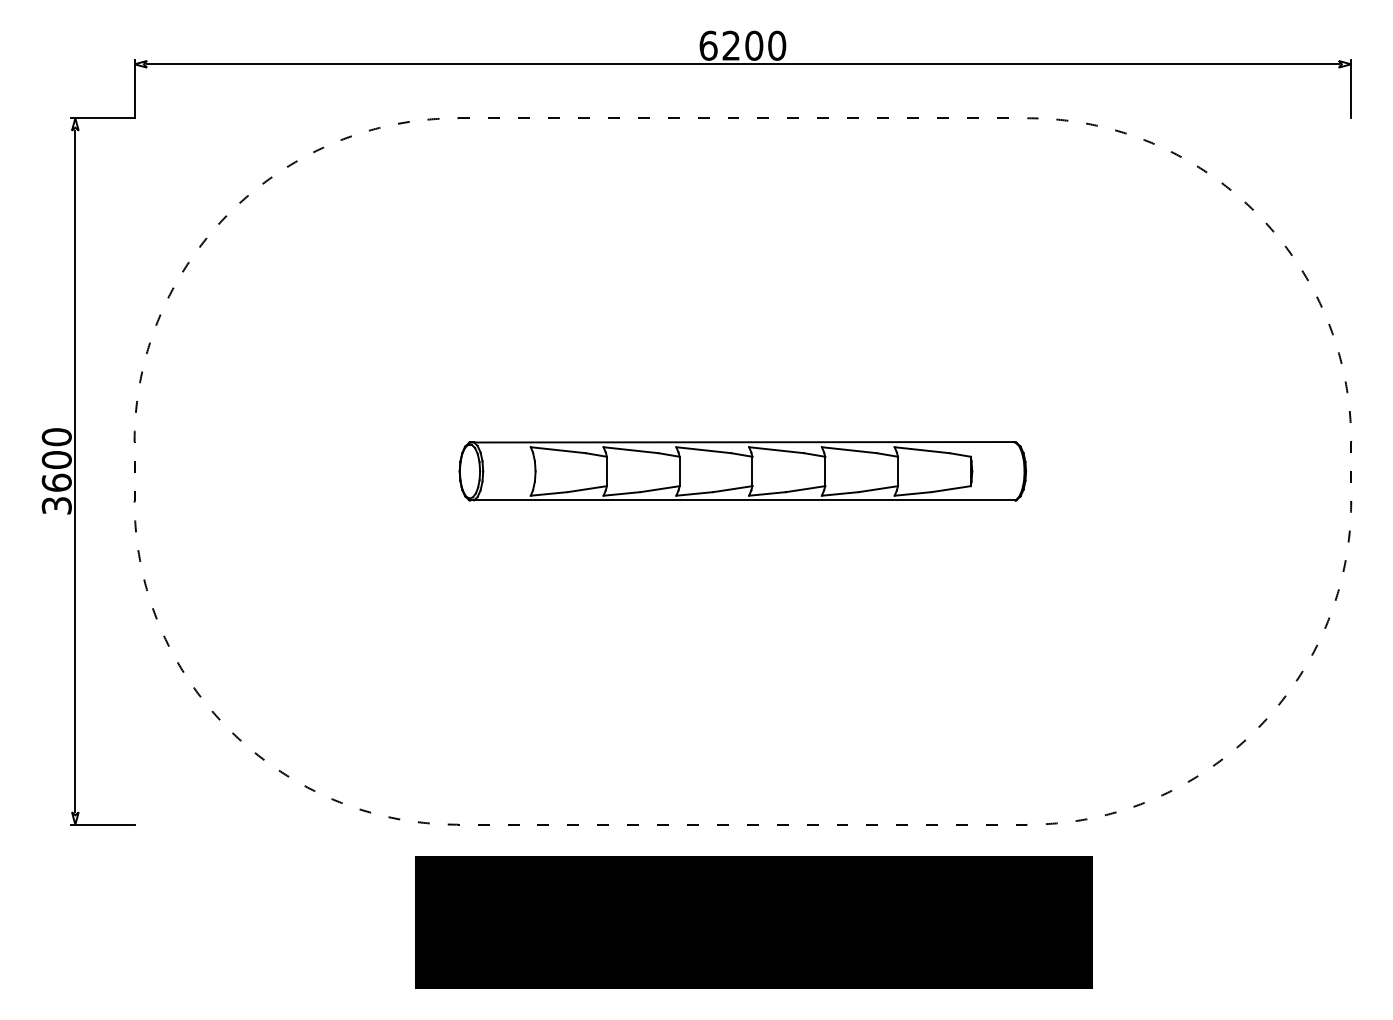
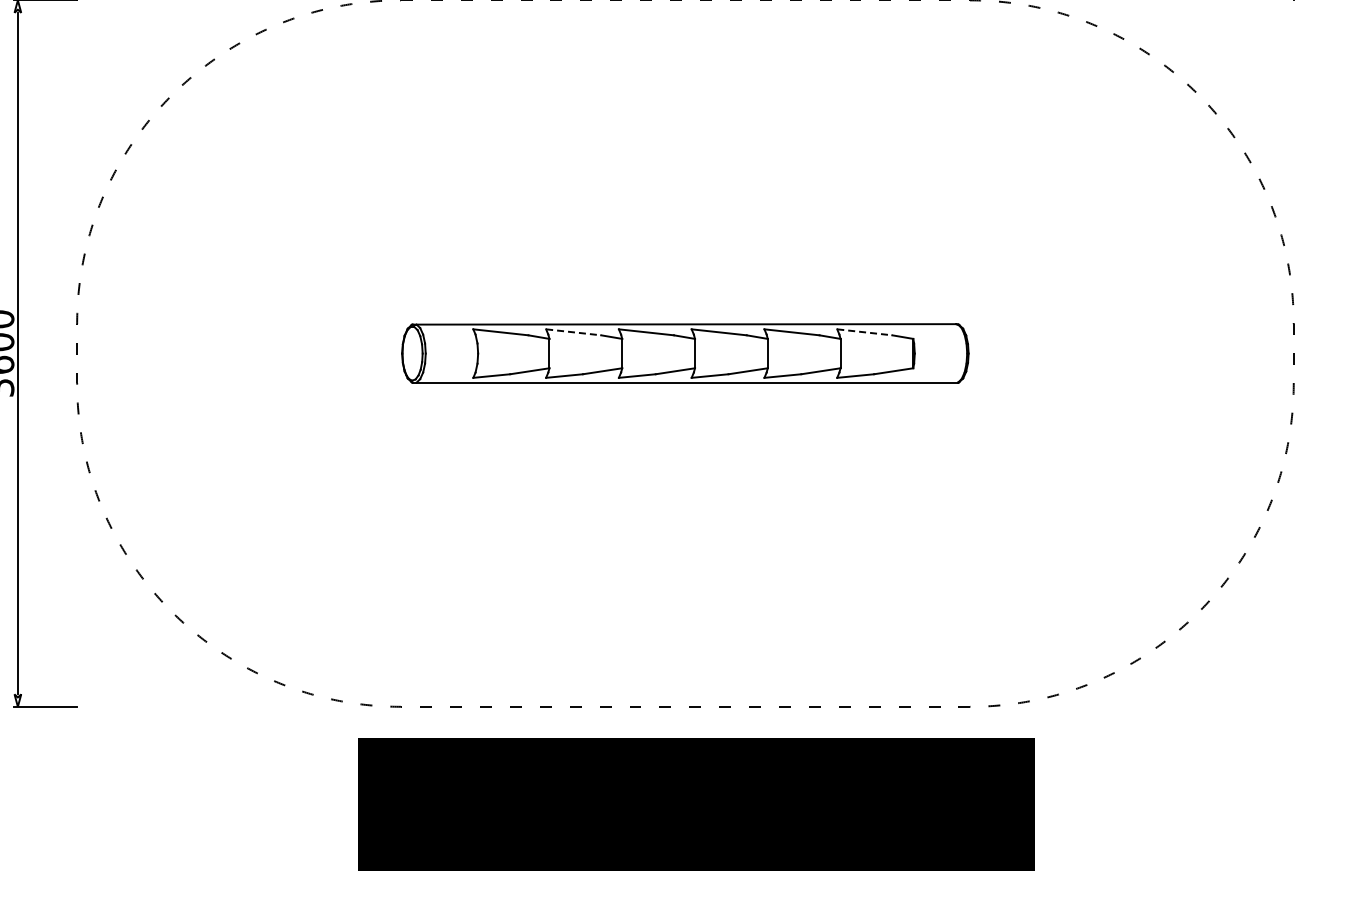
line: (631, 450) -> (574, 332), solid -> dashed
line: (922, 450) -> (865, 332), solid -> dashed

